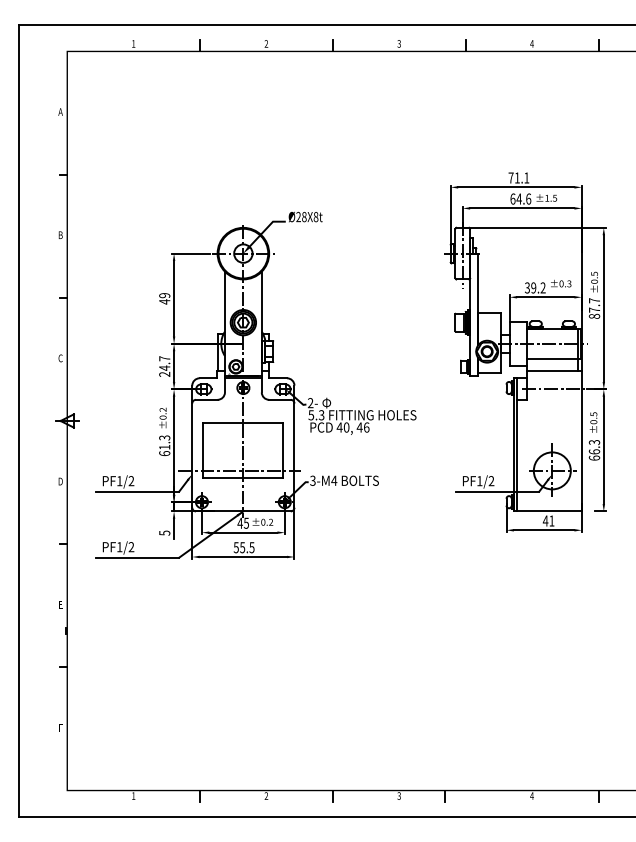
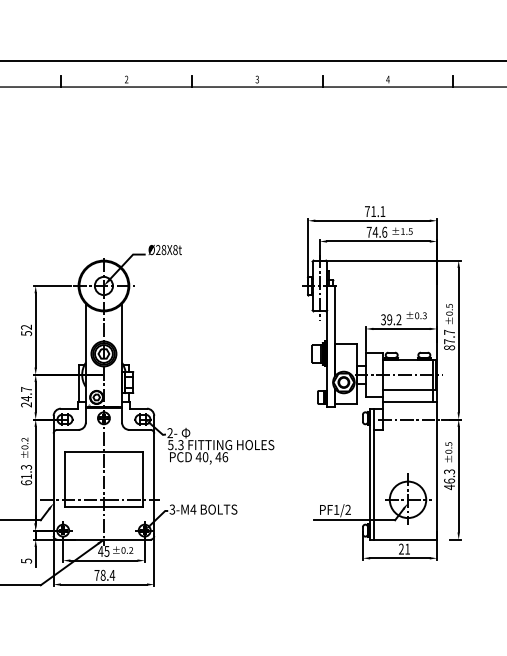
text: (512, 198) -> (368, 231), 64.6 -> 74.6
text: (164, 298) -> (26, 330), 49 -> 52
text: (594, 457) -> (449, 486), 66.3 -> 46.3
text: (545, 520) -> (401, 548), 41 -> 21
text: (243, 547) -> (104, 575), 55.5 -> 78.4

